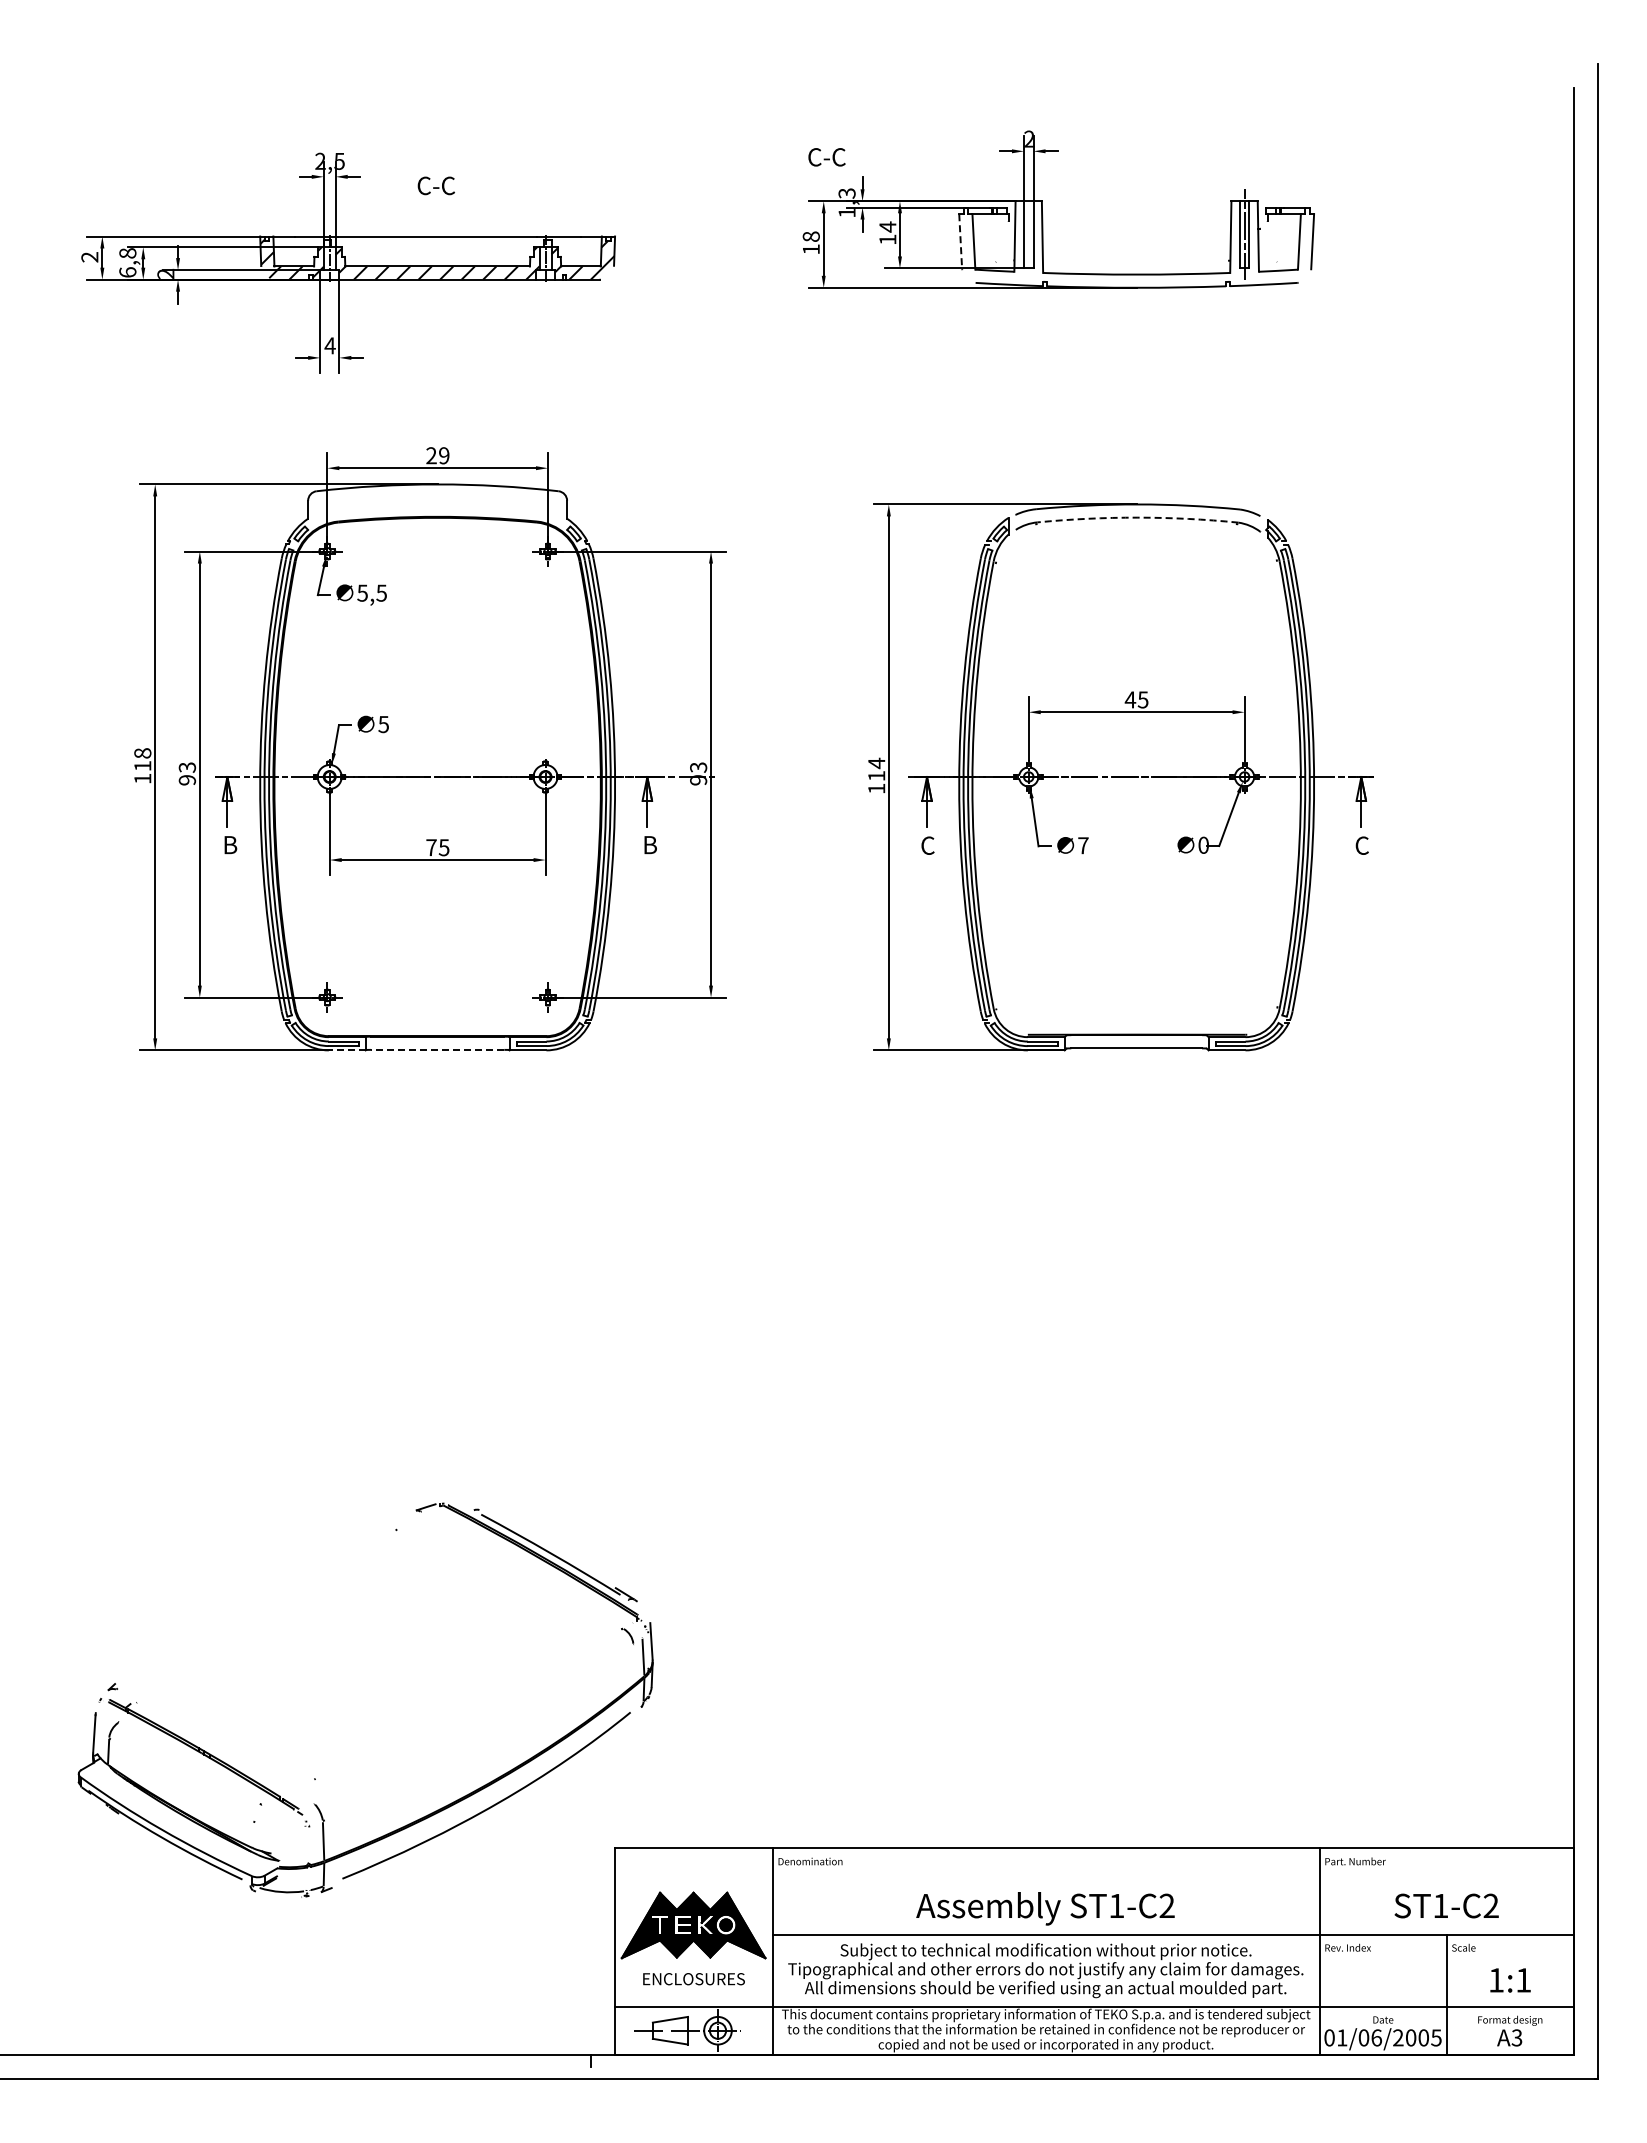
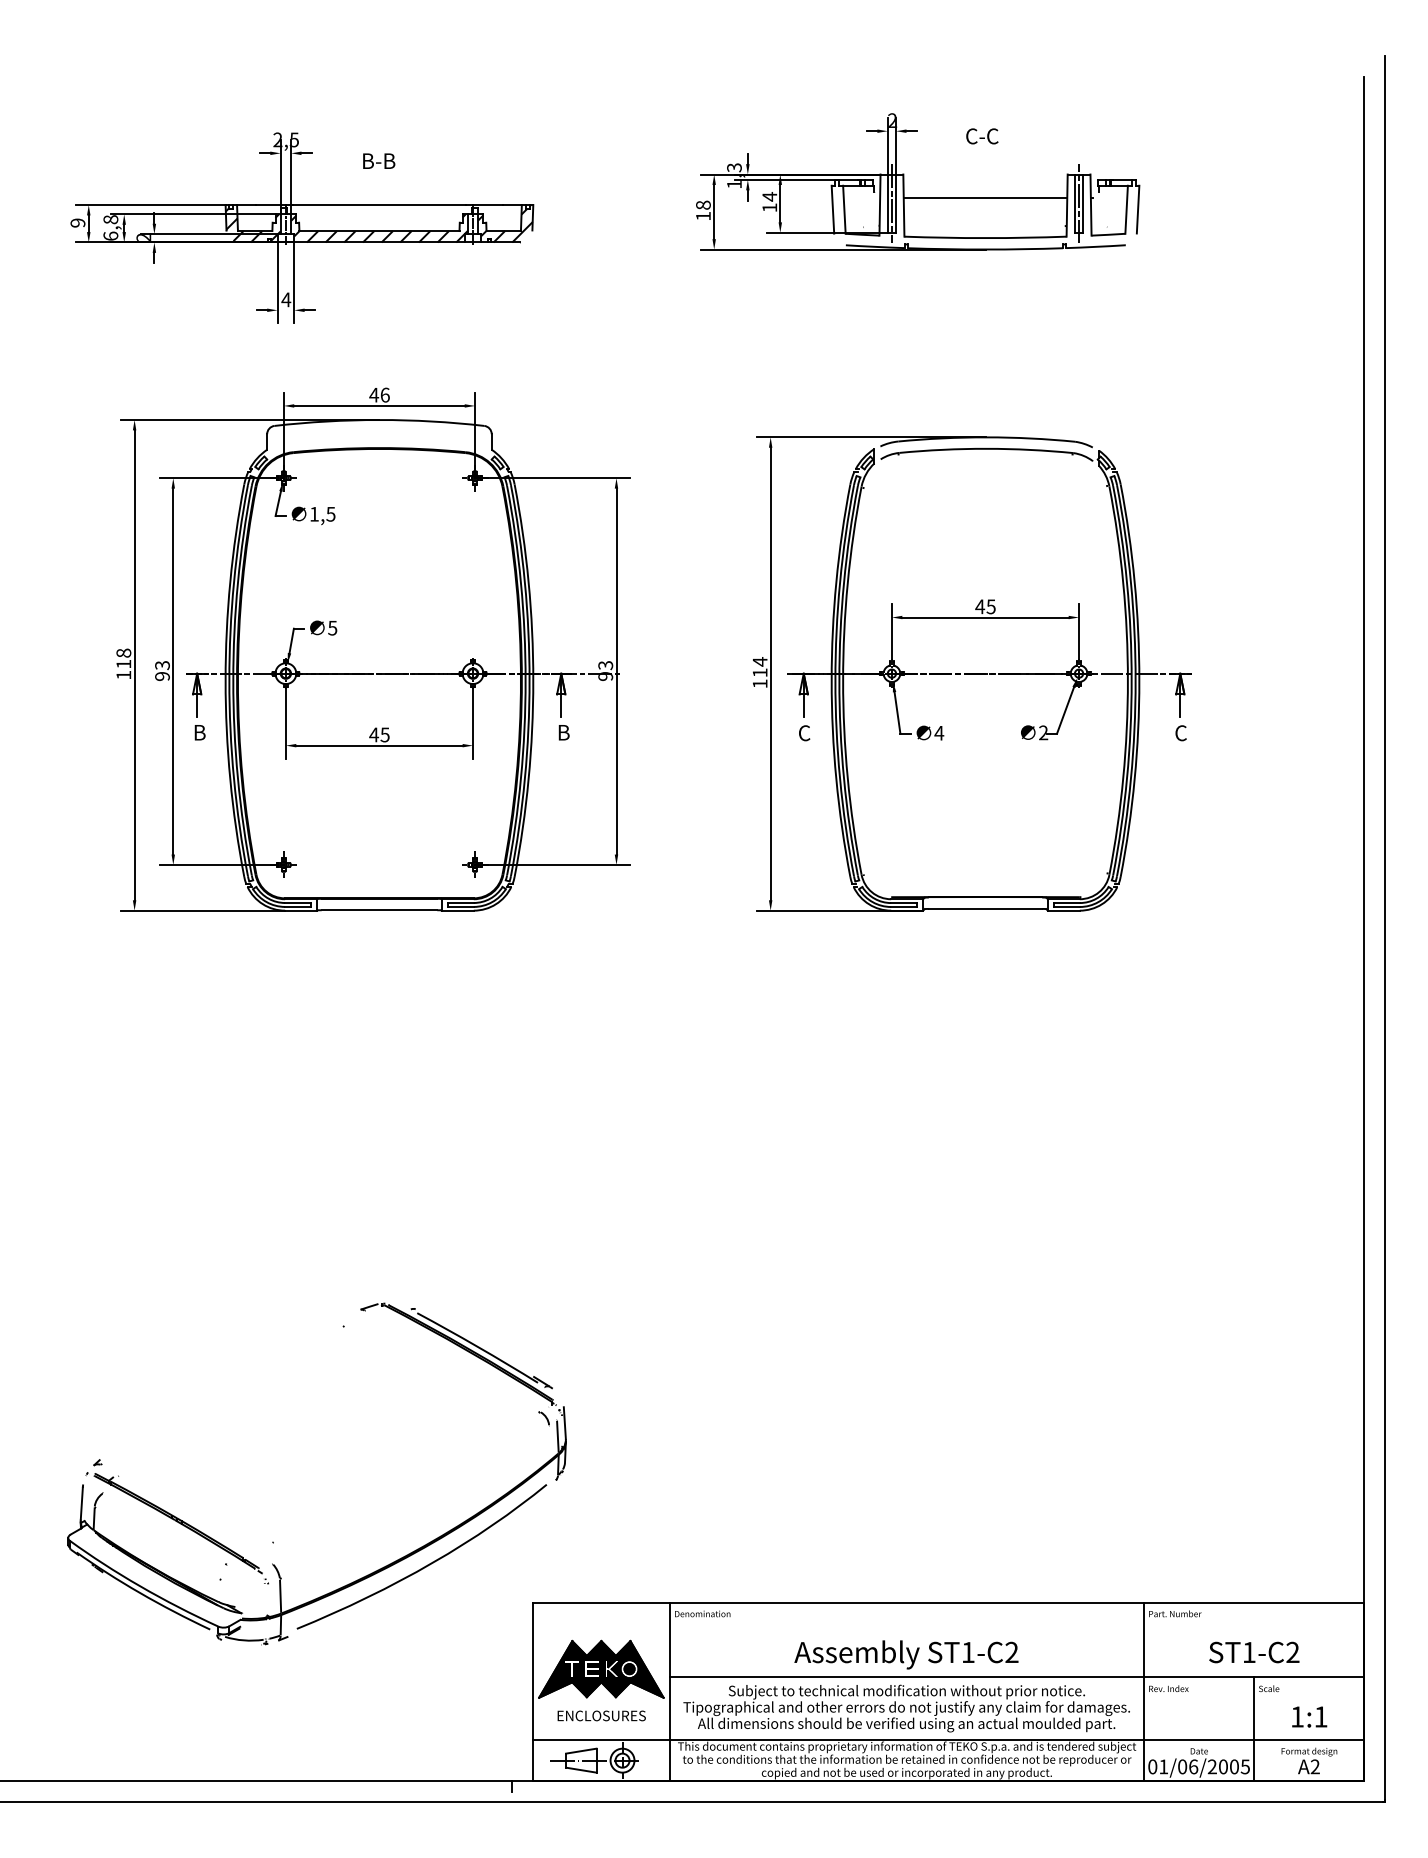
text: (826, 157) -> (981, 136), moved
text: (436, 185) -> (378, 160), C-C -> B-B
line: (1136, 228) -> (985, 198), added
line: (1028, 234) -> (891, 203), added
line: (960, 241) -> (832, 209), dashed -> solid
text: (89, 257) -> (77, 223), 2 -> 9
text: (437, 455) -> (379, 394), 29 -> 46
arc: (1137, 517) -> (986, 448), dashed -> solid
text: (362, 592) -> (314, 513), 5,5 -> 1,5
text: (1203, 844) -> (1043, 732), 0 -> 2
text: (1083, 845) -> (939, 733), 7 -> 4
text: (431, 847) -> (374, 734), 75 -> 45
line: (437, 1049) -> (379, 909), dashed -> solid
line: (346, 1050) -> (300, 910), dashed -> solid
text: (1516, 2038) -> (1314, 1767), A3 -> A2

